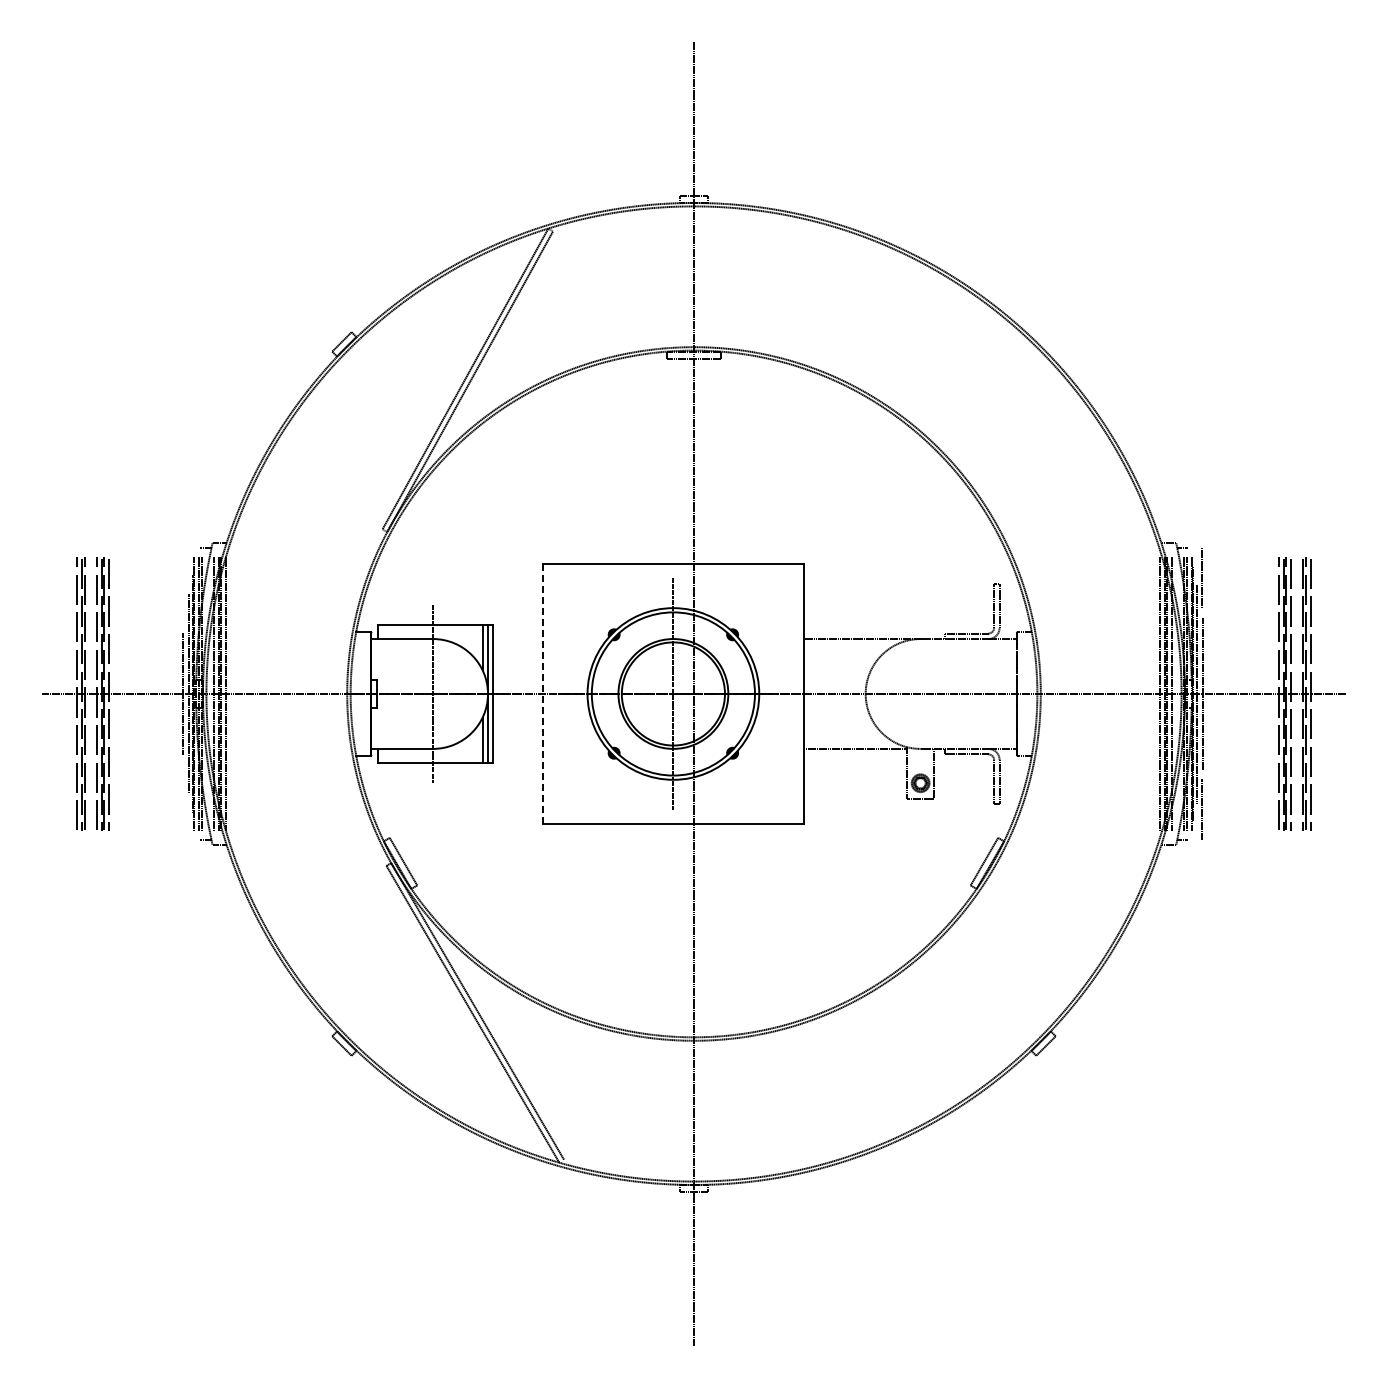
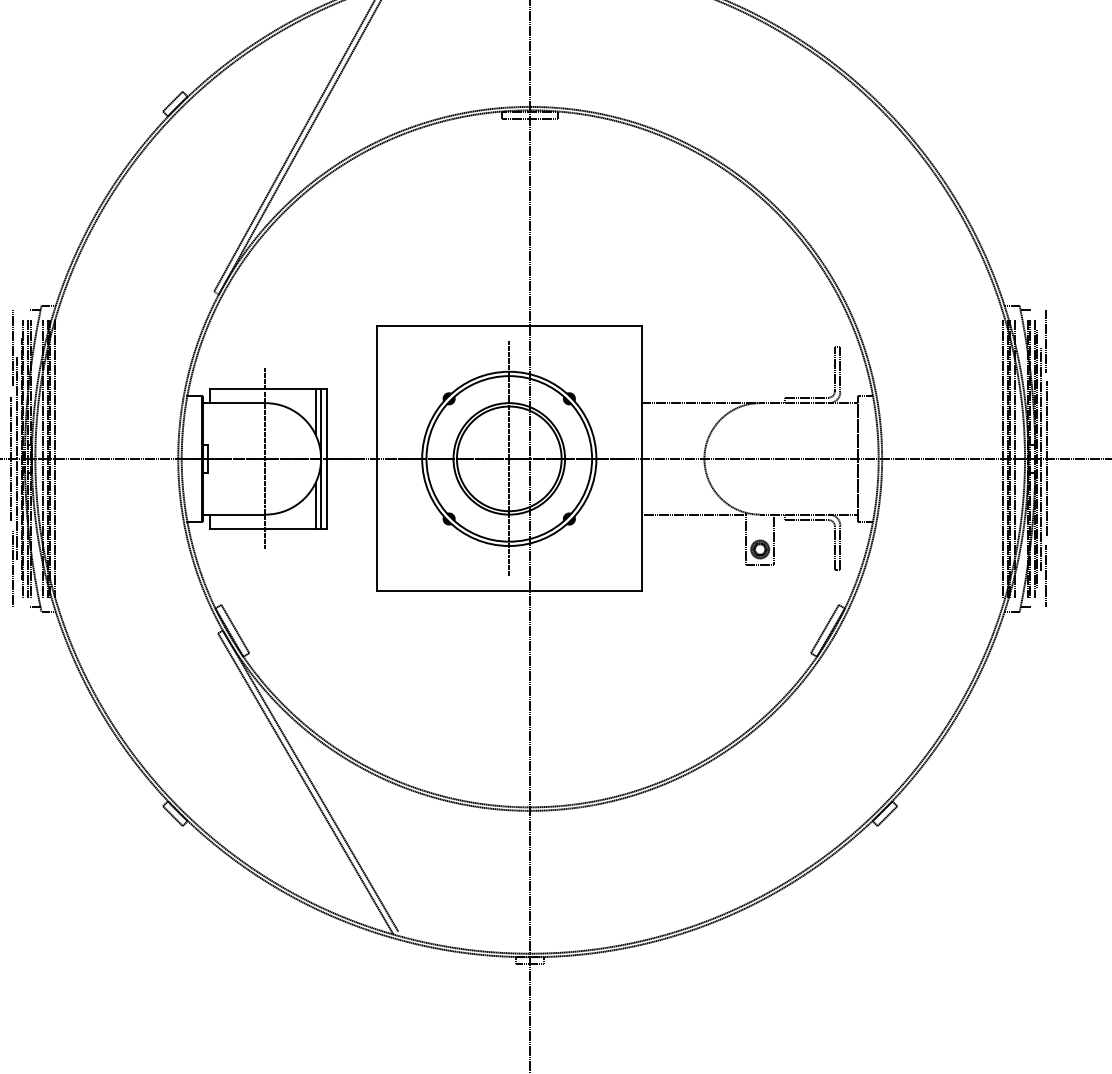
line: (183, 584) -> (12, 347), added
line: (542, 693) -> (376, 458), dashed -> solid
line: (183, 802) -> (12, 569), added

